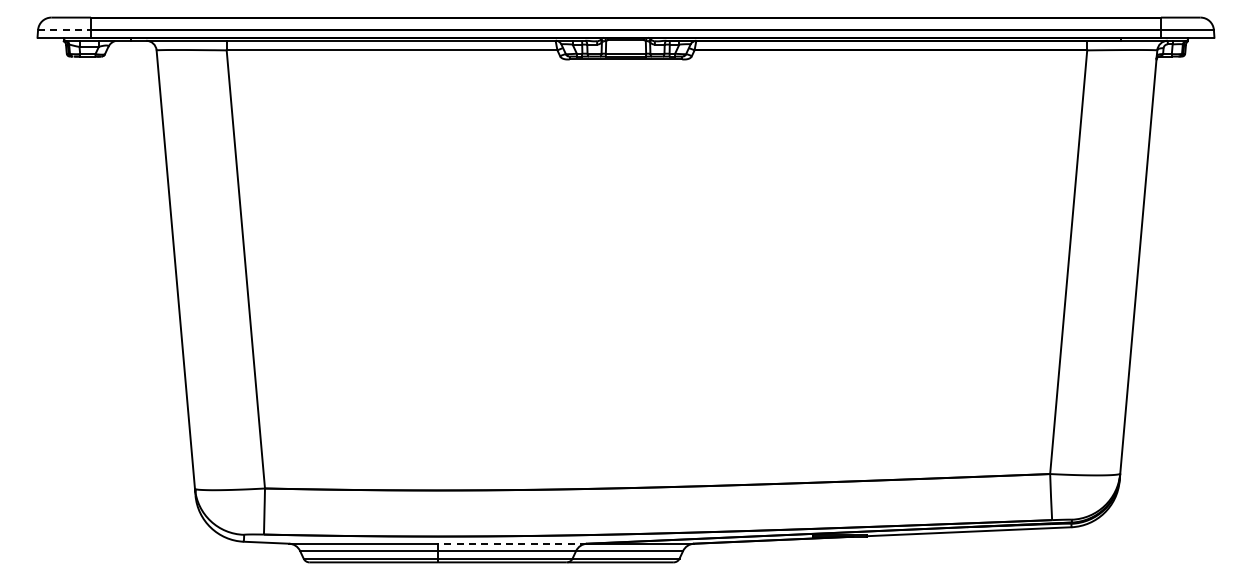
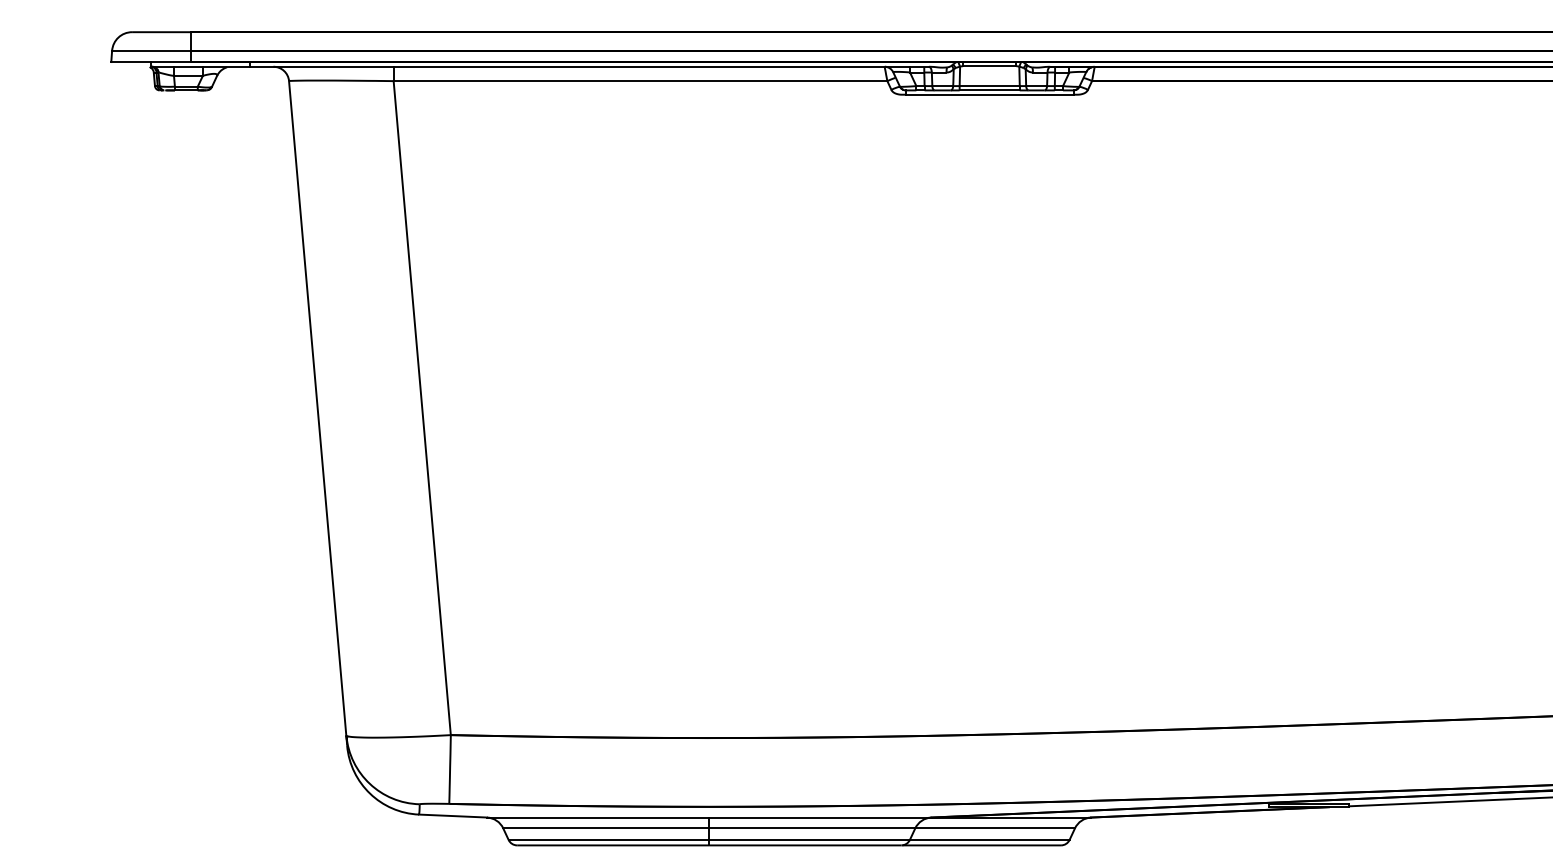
line: (65, 30) -> (153, 51), dashed -> solid
line: (512, 543) -> (820, 817), dashed -> solid

